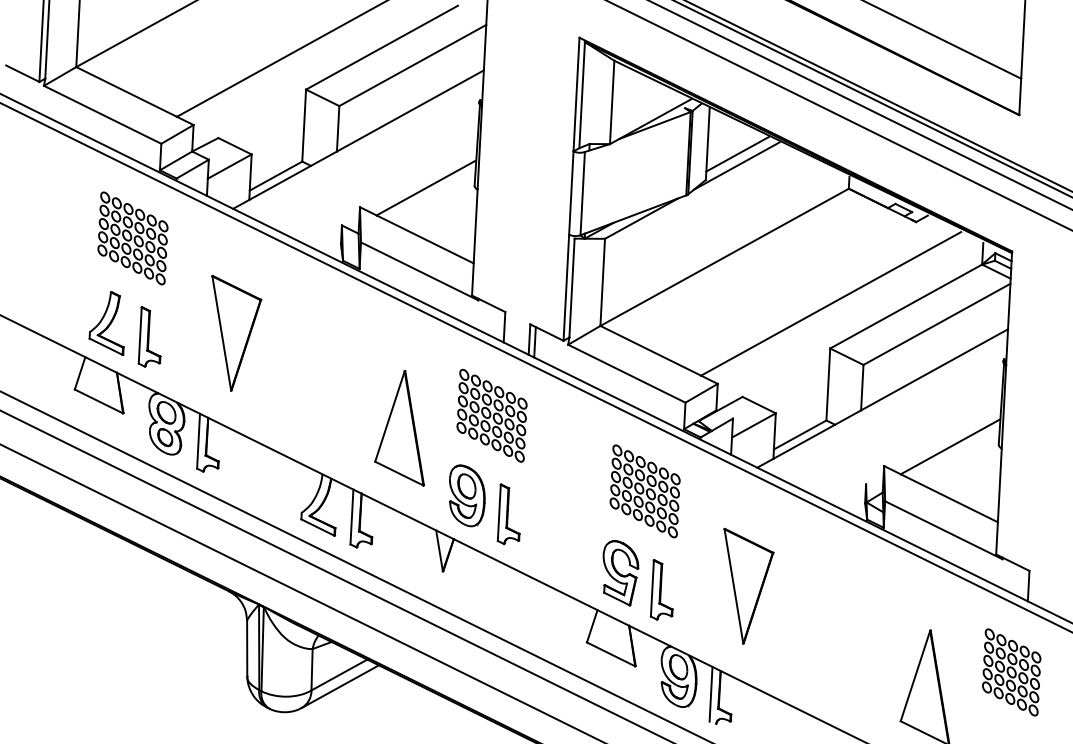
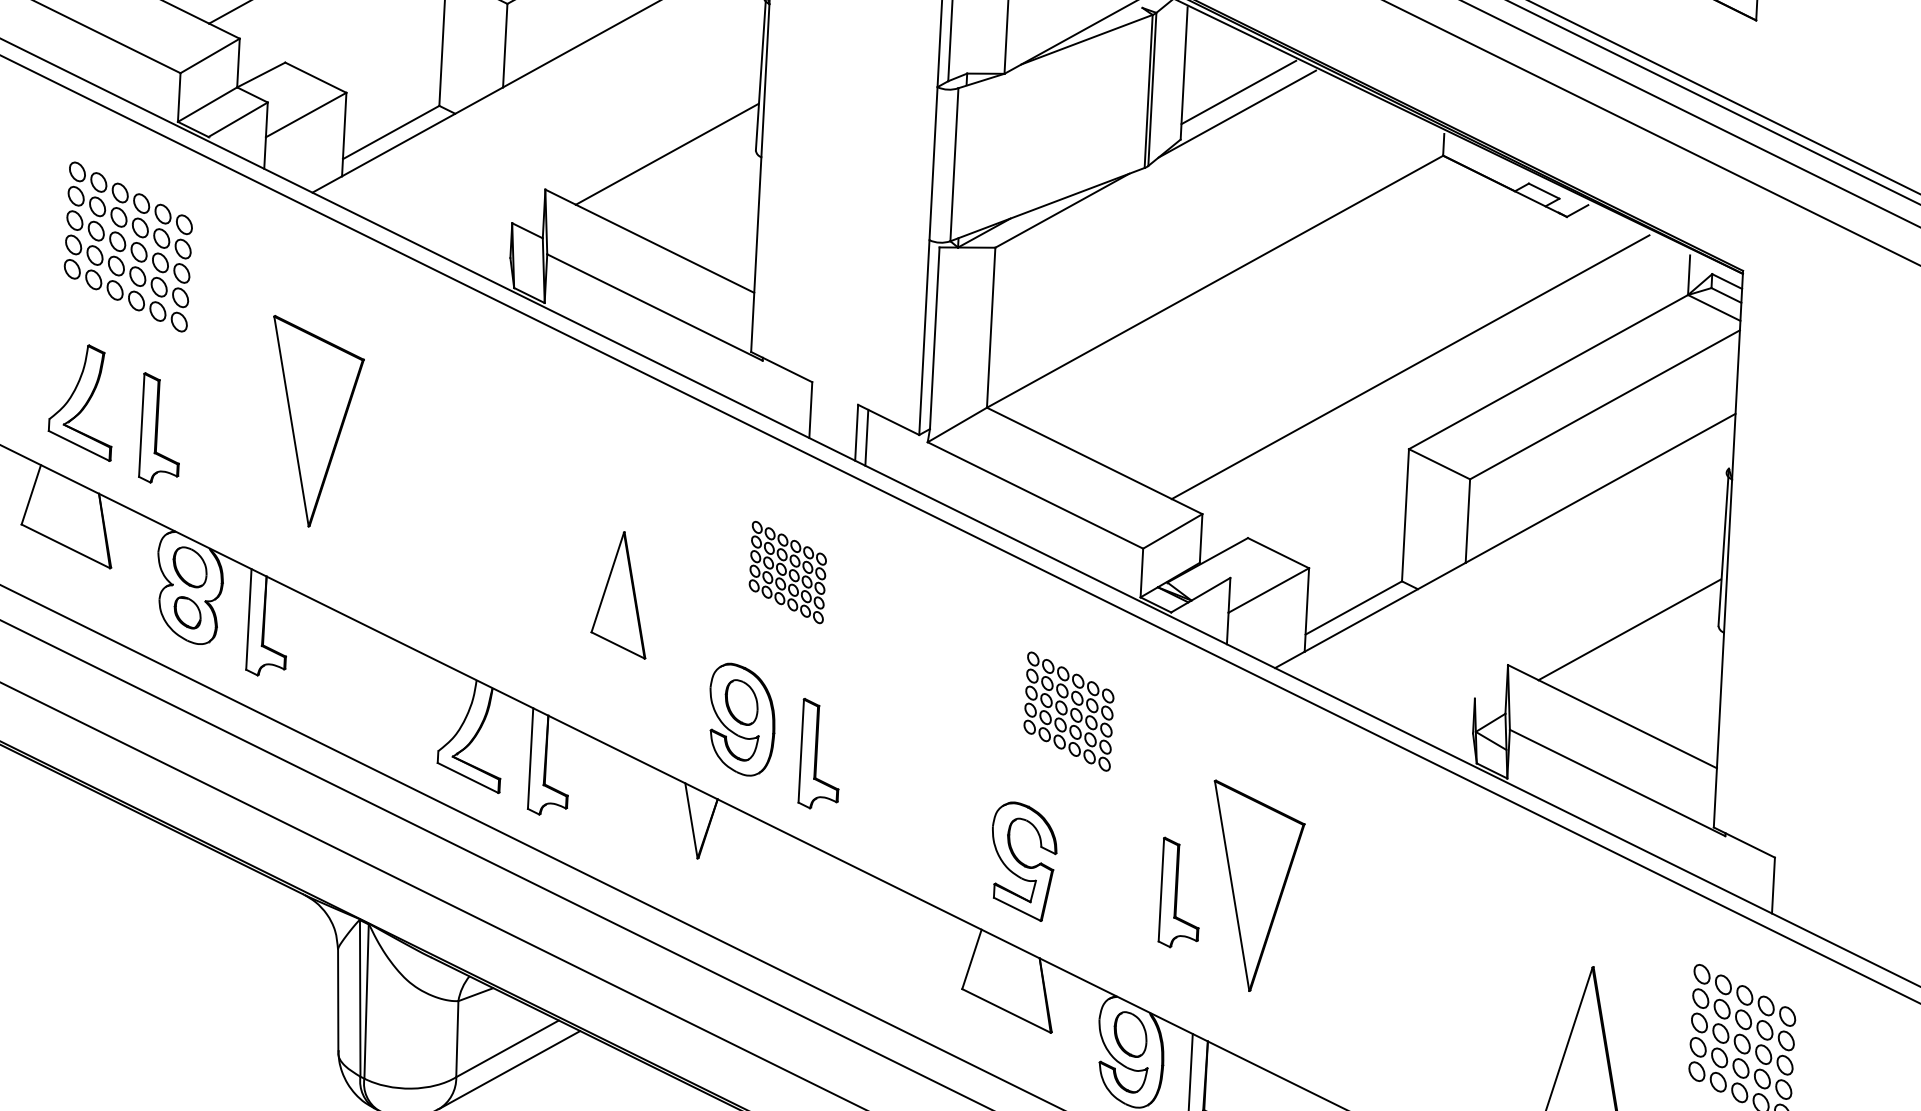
part: (491, 415) -> (786, 572), size x0.6
part: (399, 427) -> (617, 594), size x0.6
part: (644, 491) -> (1067, 711), size x0.7
part: (661, 589) -> (1178, 891), moved

